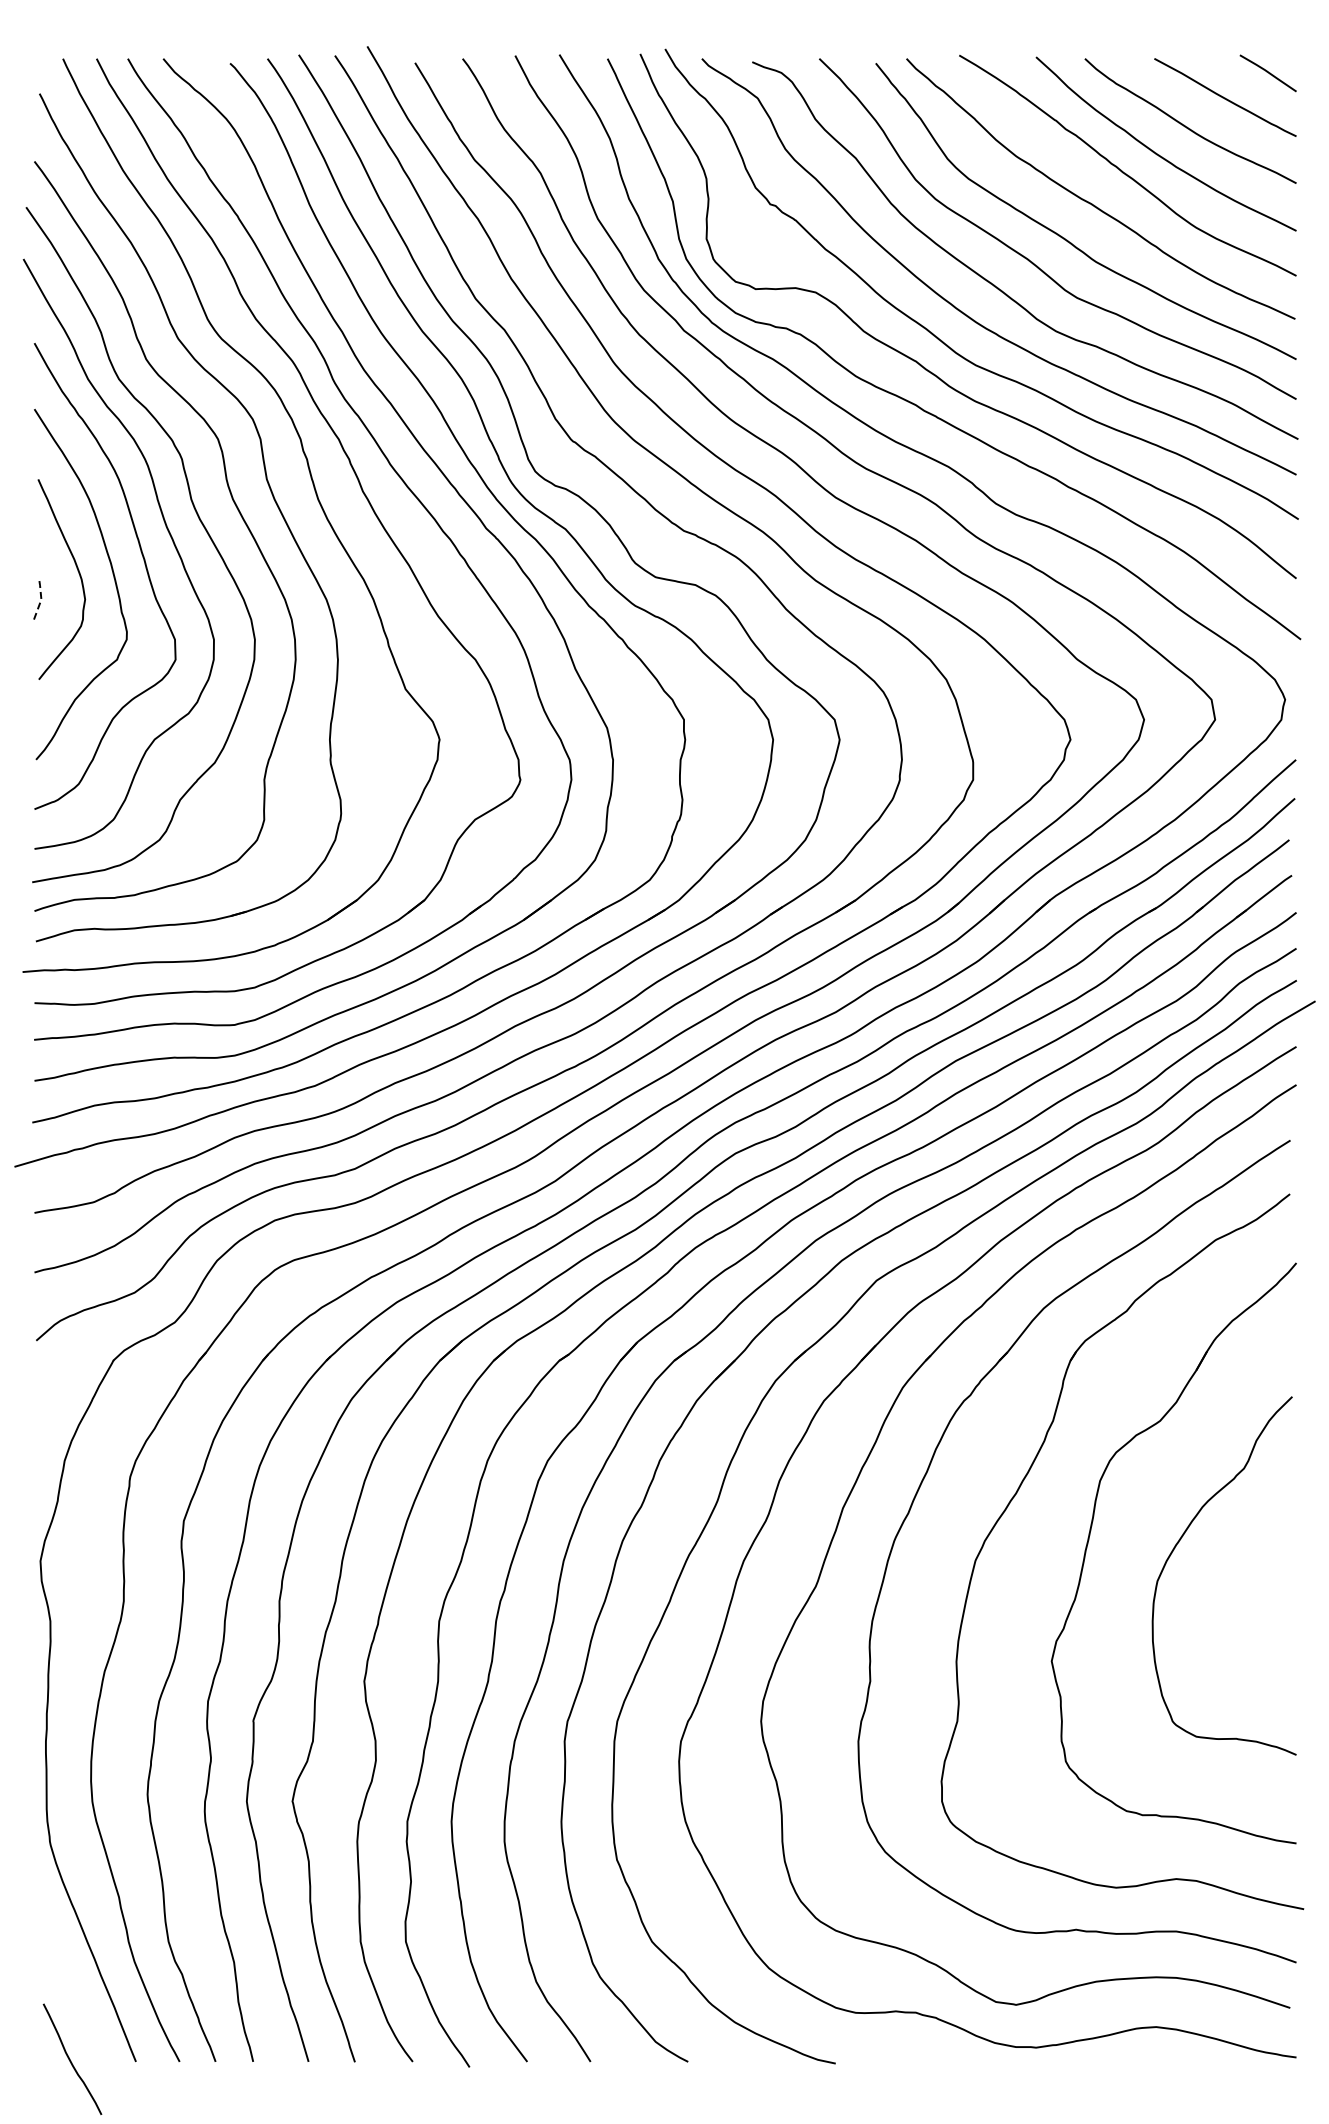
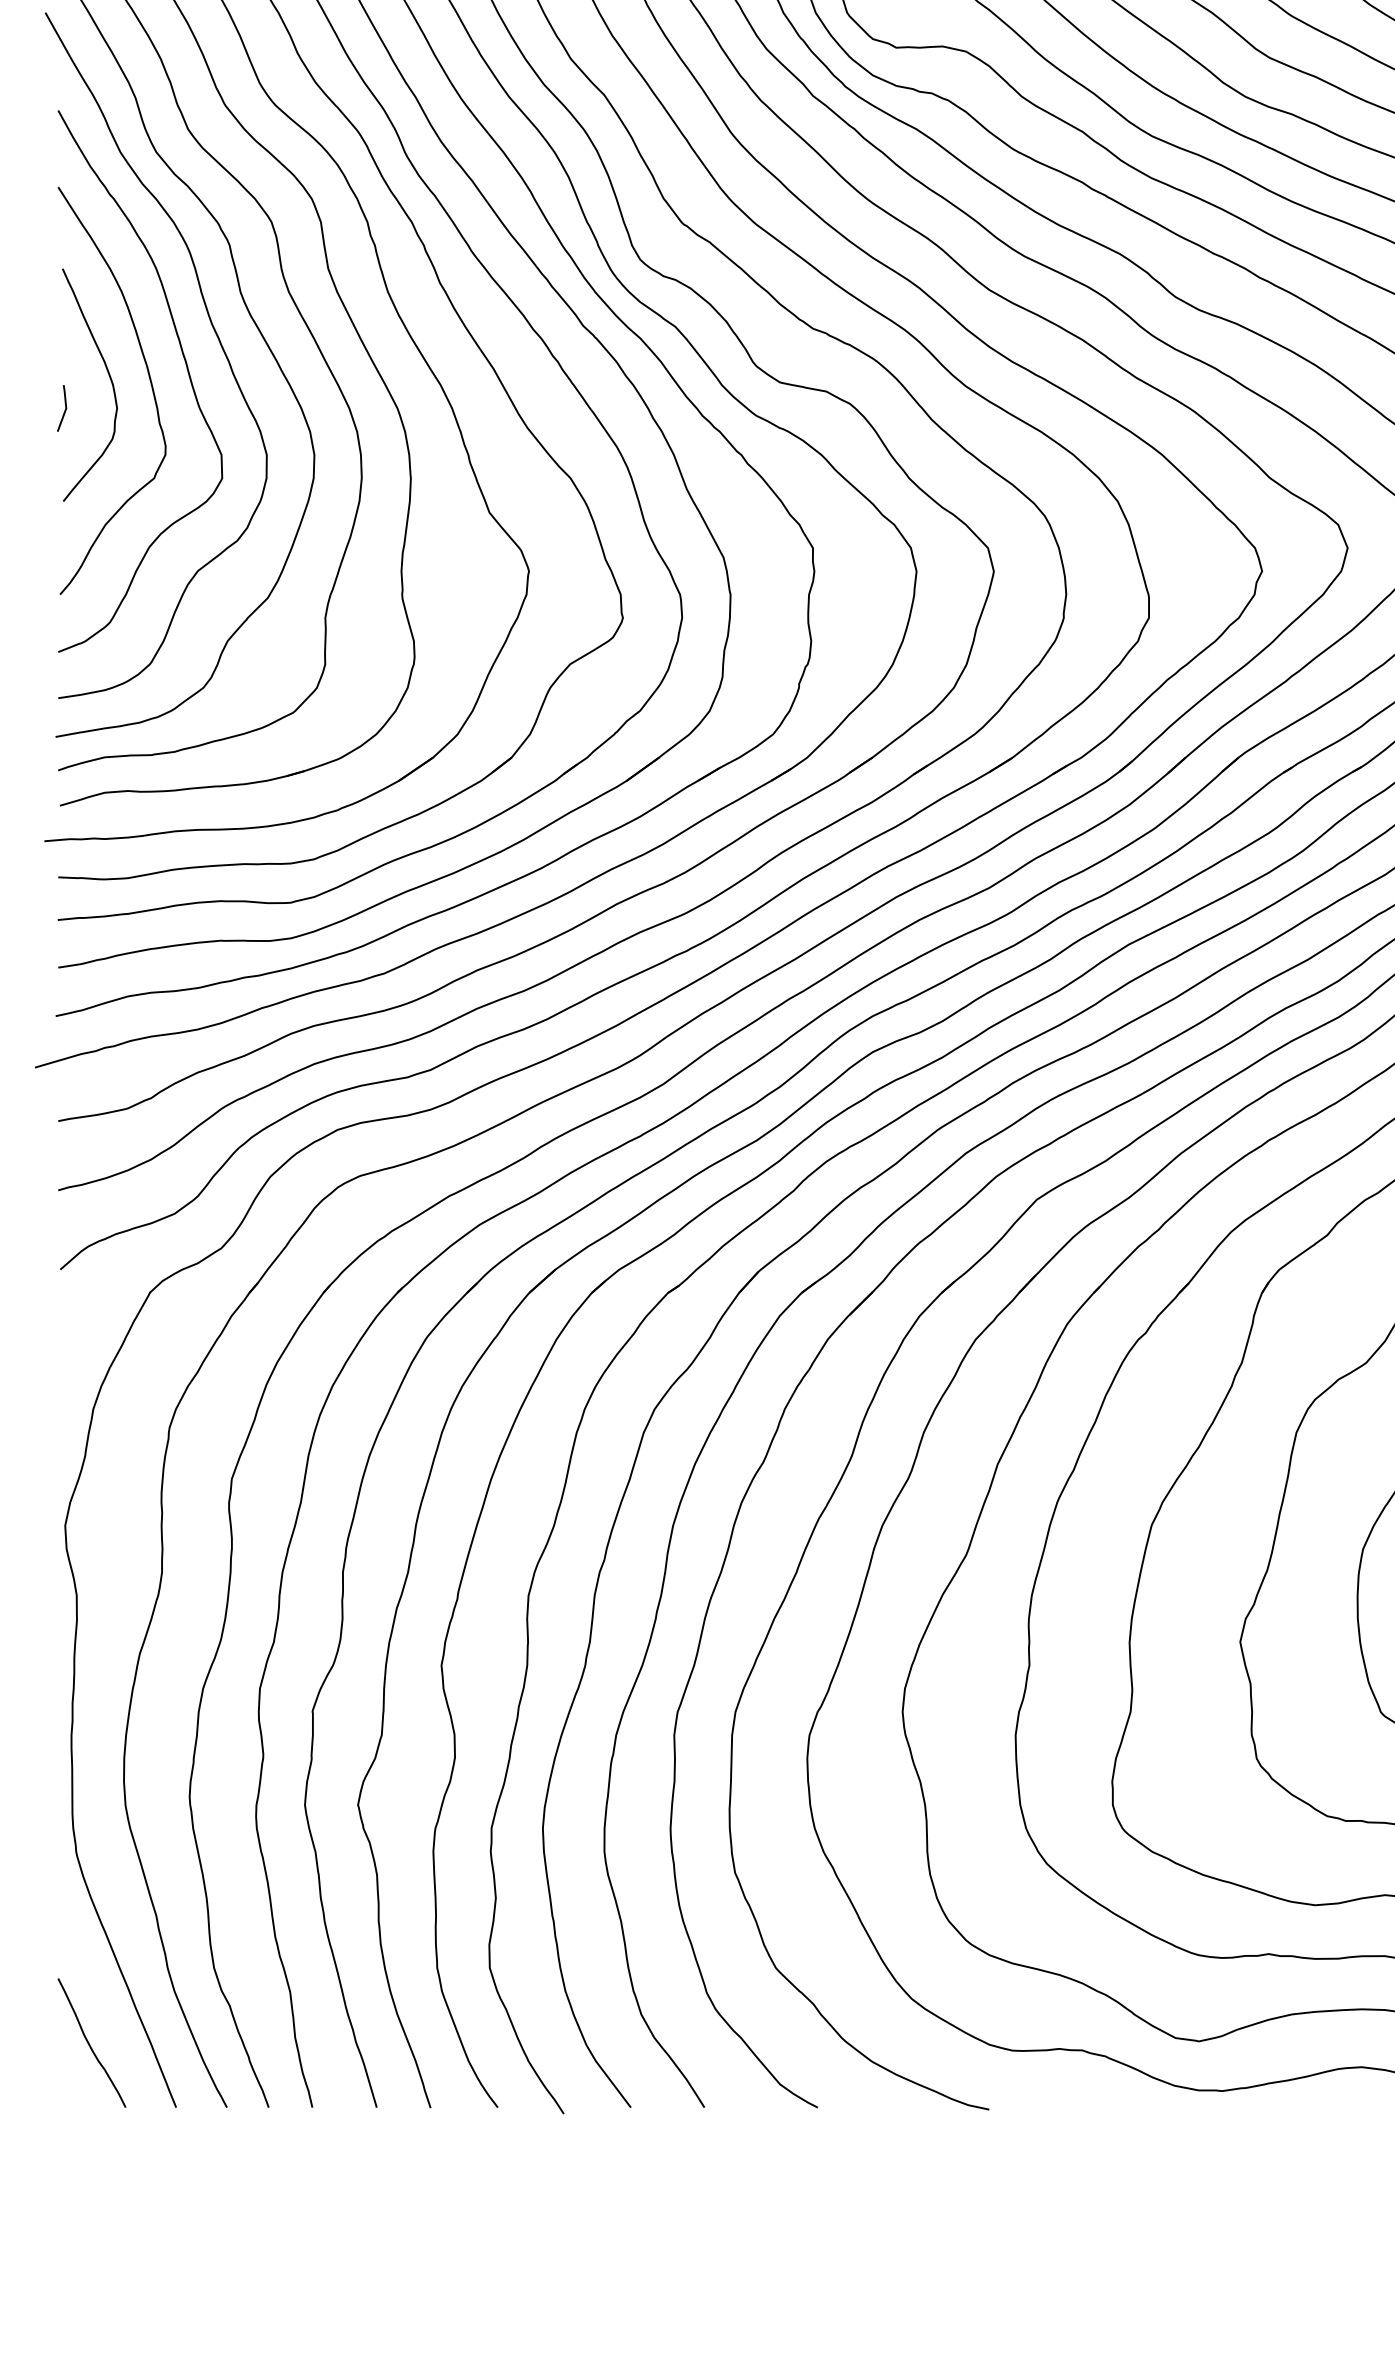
line: (41, 599) -> (66, 408), dashed -> solid
curve: (70, 2059) -> (89, 2043), moved

